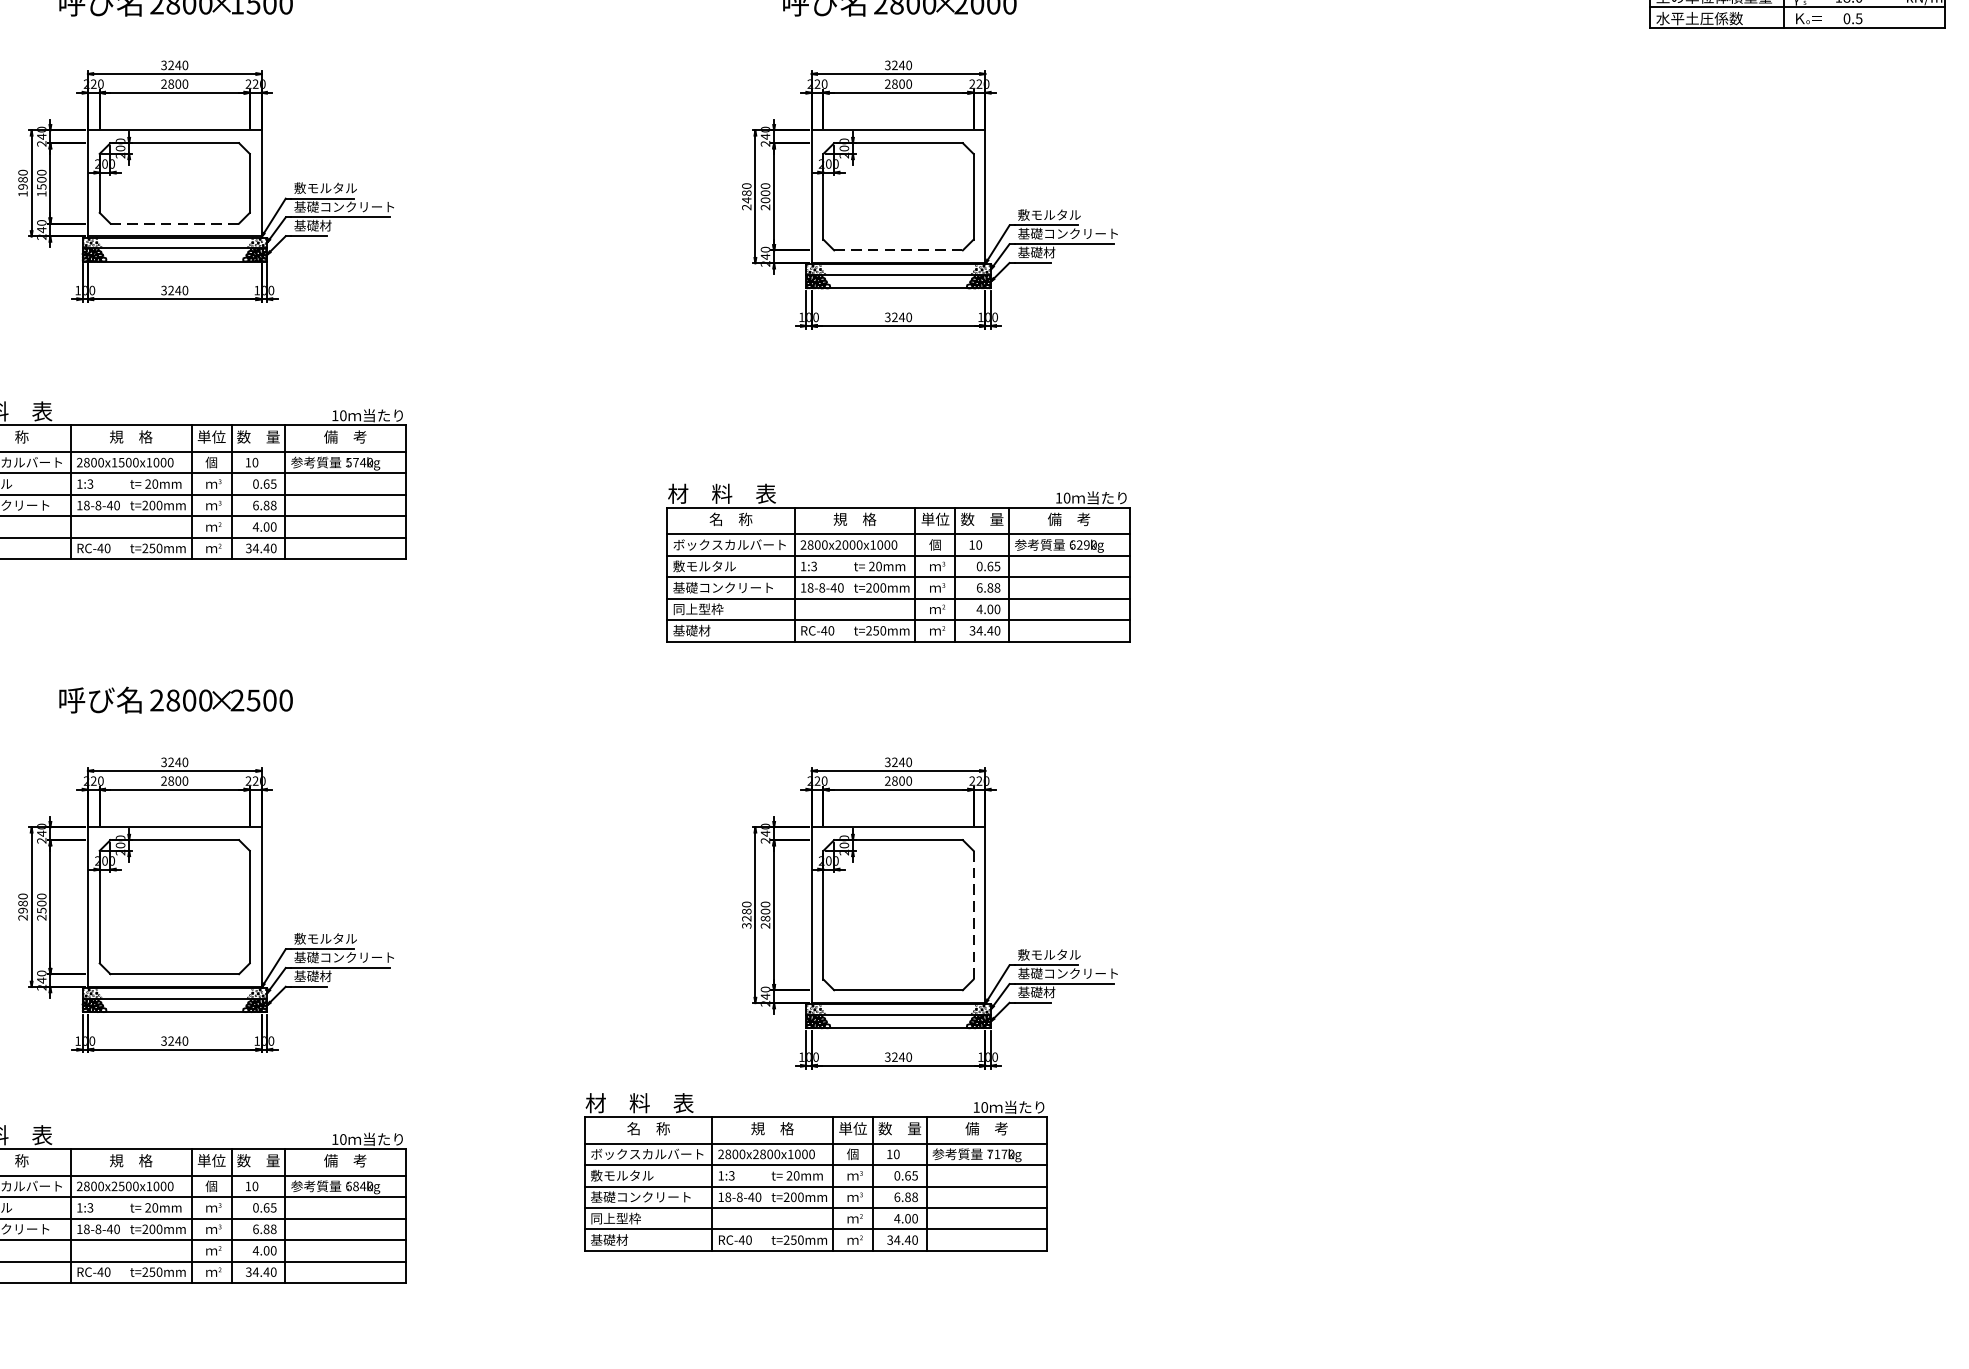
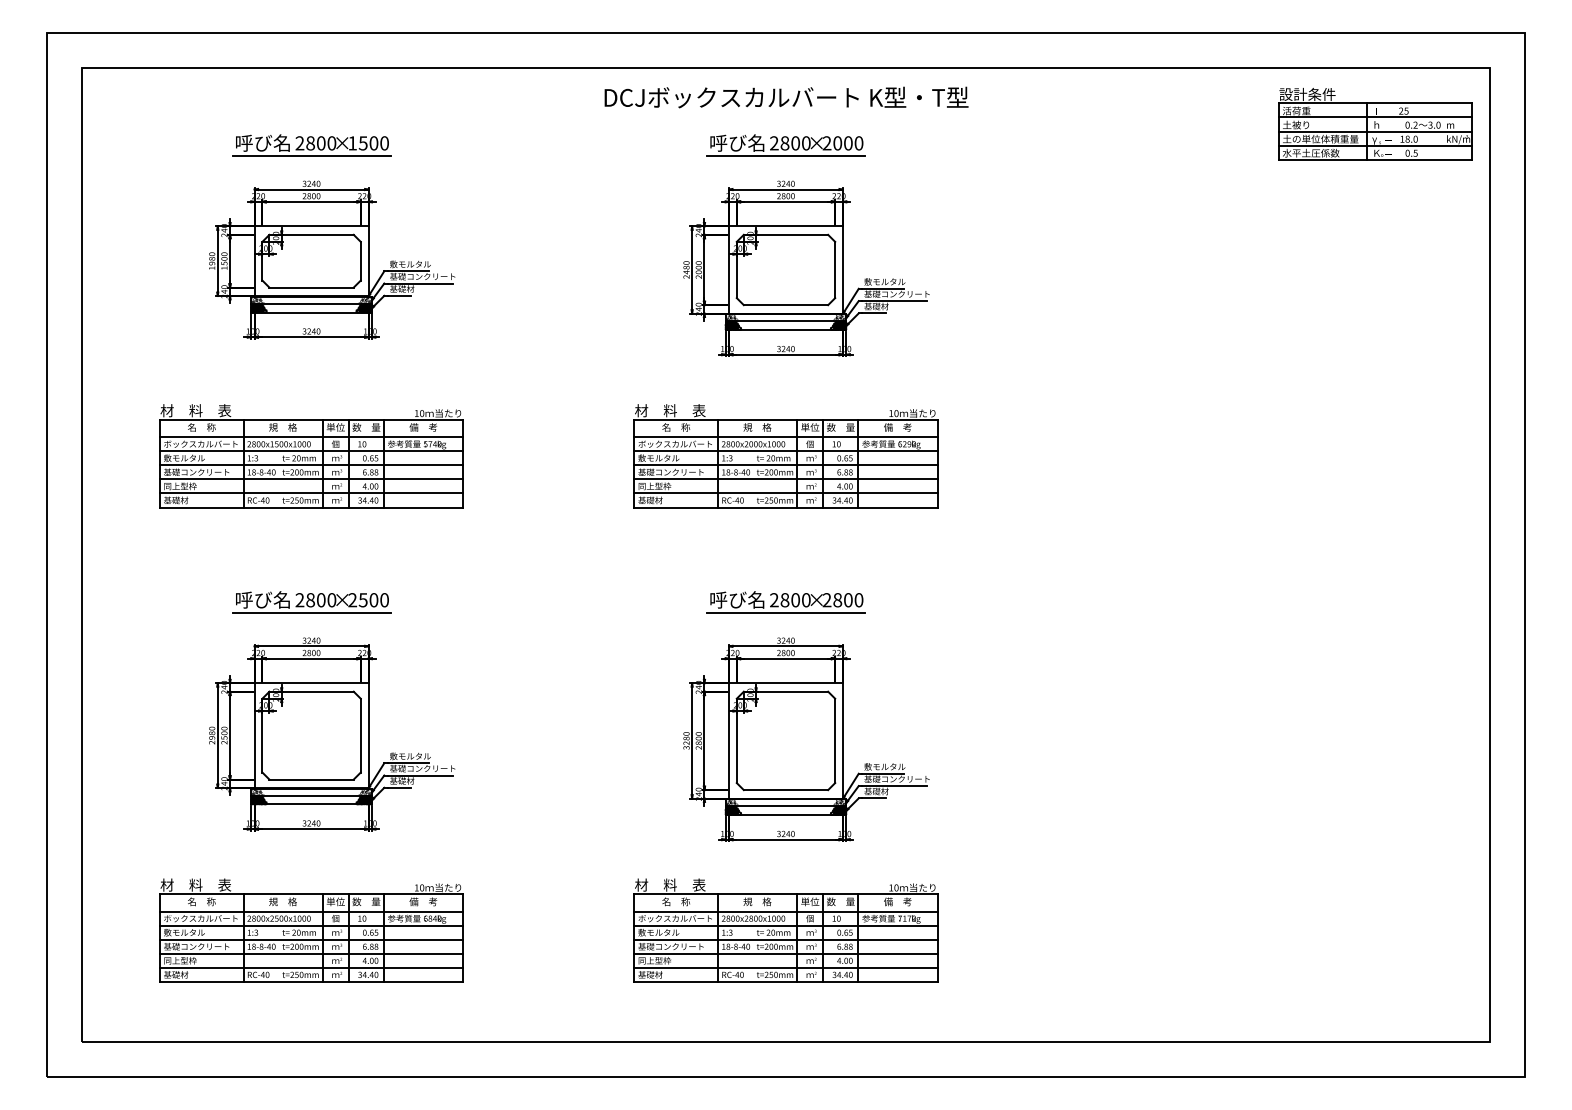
line: (174, 23) -> (311, 156), added
line: (897, 23) -> (785, 156), added
line: (176, 223) -> (312, 287), dashed -> solid
line: (899, 250) -> (786, 305), dashed -> solid
part: (897, 563) -> (785, 456), moved
part: (897, 704) -> (785, 602), added
line: (174, 719) -> (311, 612), added
line: (974, 916) -> (835, 741), dashed -> solid
part: (815, 1172) -> (785, 930), moved

